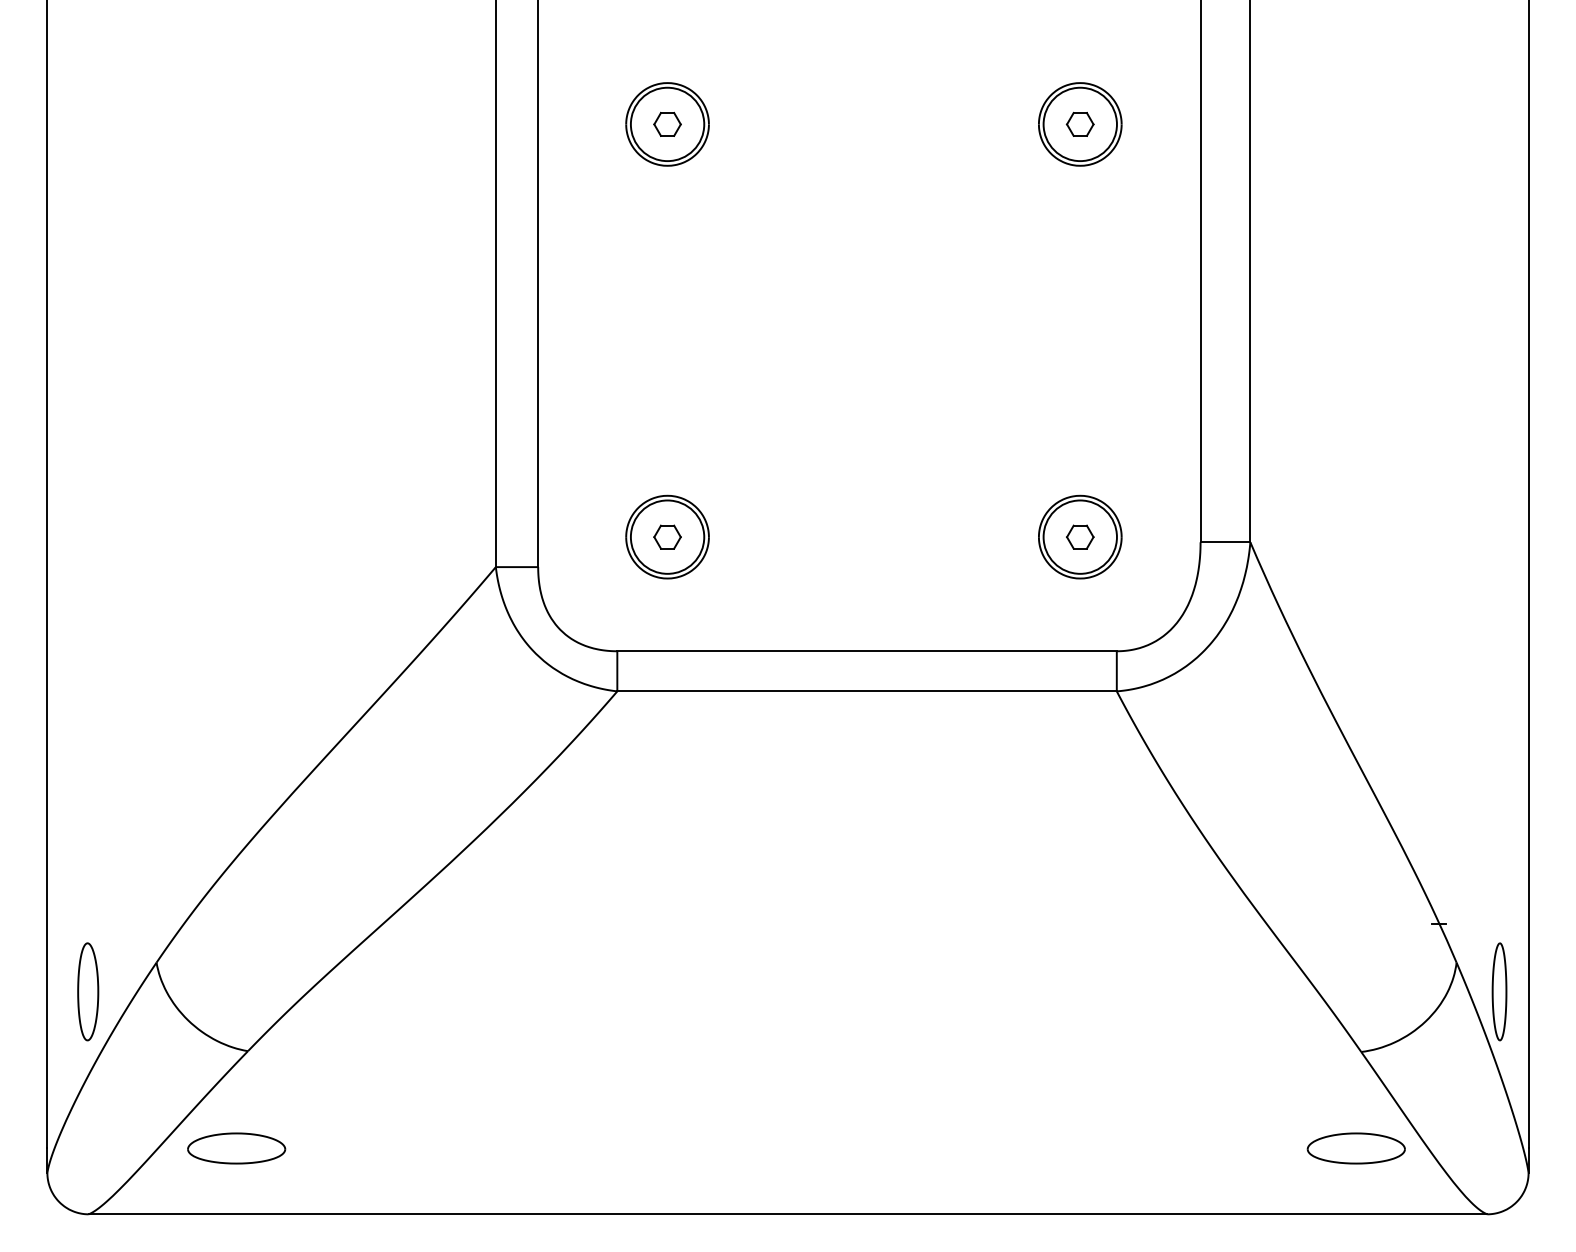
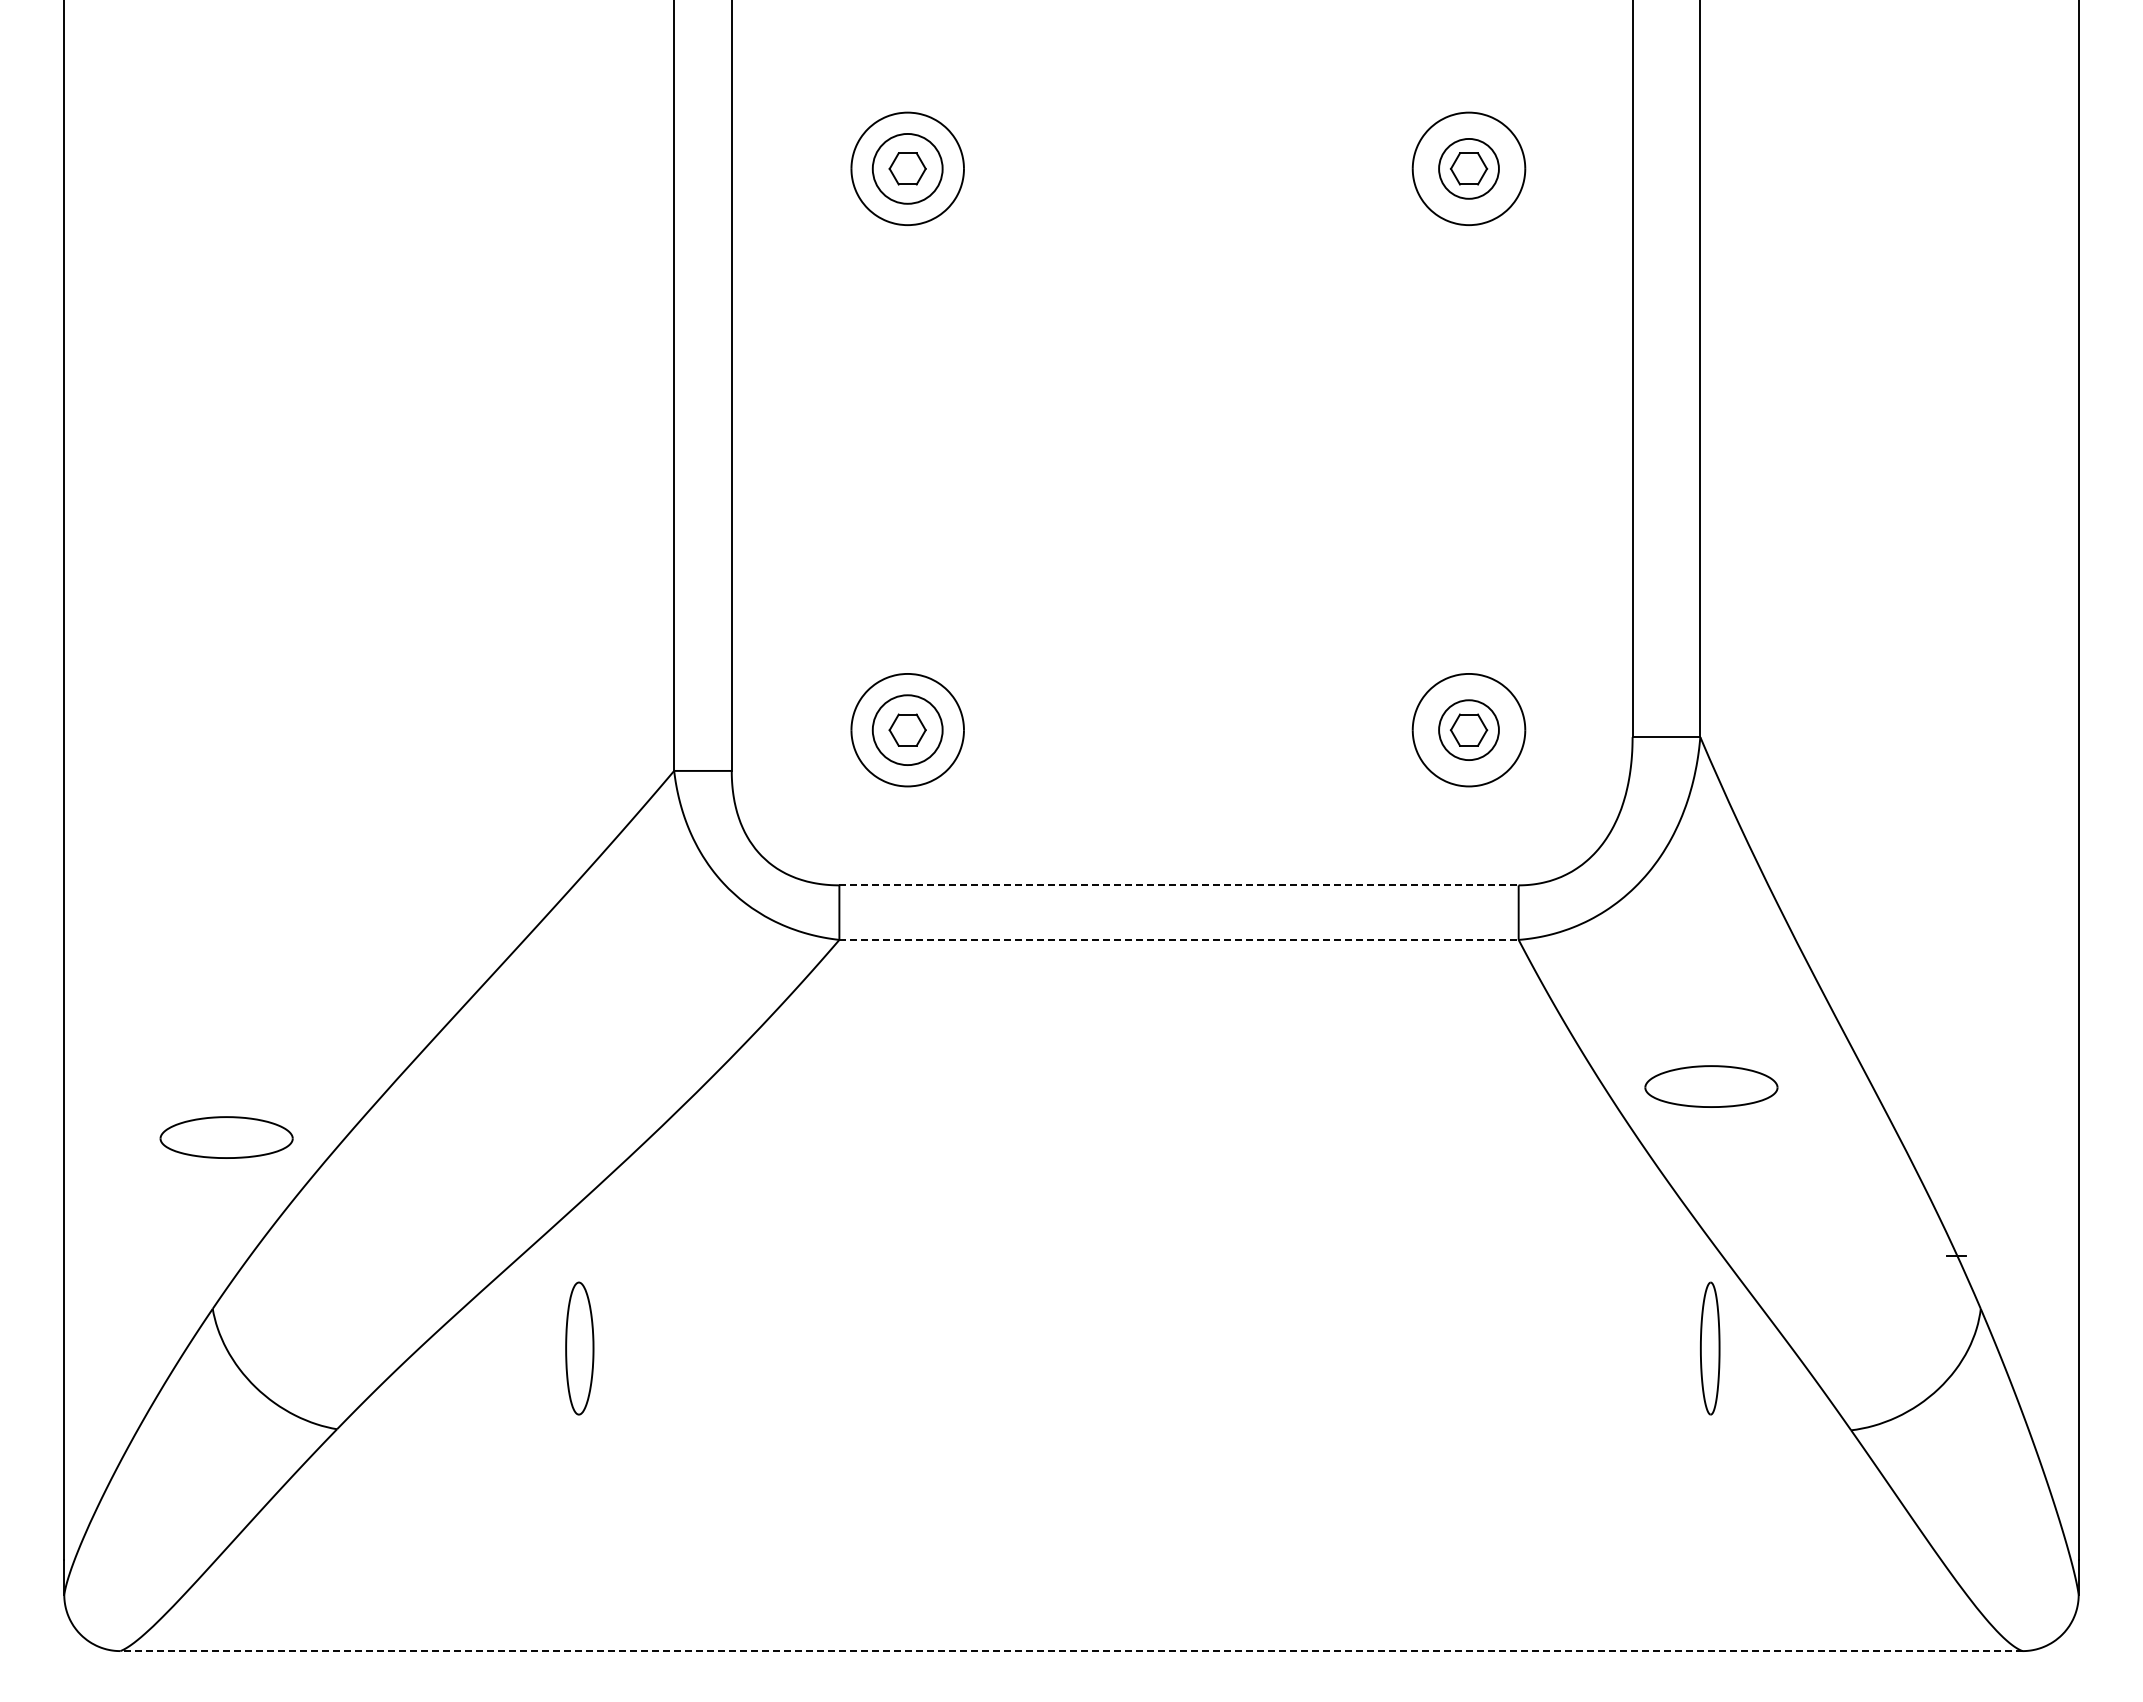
circle: (667, 124) -> (907, 168), size x0.7
circle: (1079, 124) -> (1468, 168), size x0.6
circle: (667, 537) -> (907, 730), size x0.7
circle: (1079, 537) -> (1468, 730), size x0.6
line: (867, 651) -> (1179, 885), solid -> dashed
line: (867, 691) -> (1179, 939), solid -> dashed
part: (87, 991) -> (579, 1348), moved
part: (1499, 991) -> (1710, 1348), moved
part: (236, 1148) -> (226, 1137), moved
part: (1356, 1148) -> (1711, 1086), moved
line: (788, 1214) -> (1071, 1651), solid -> dashed

